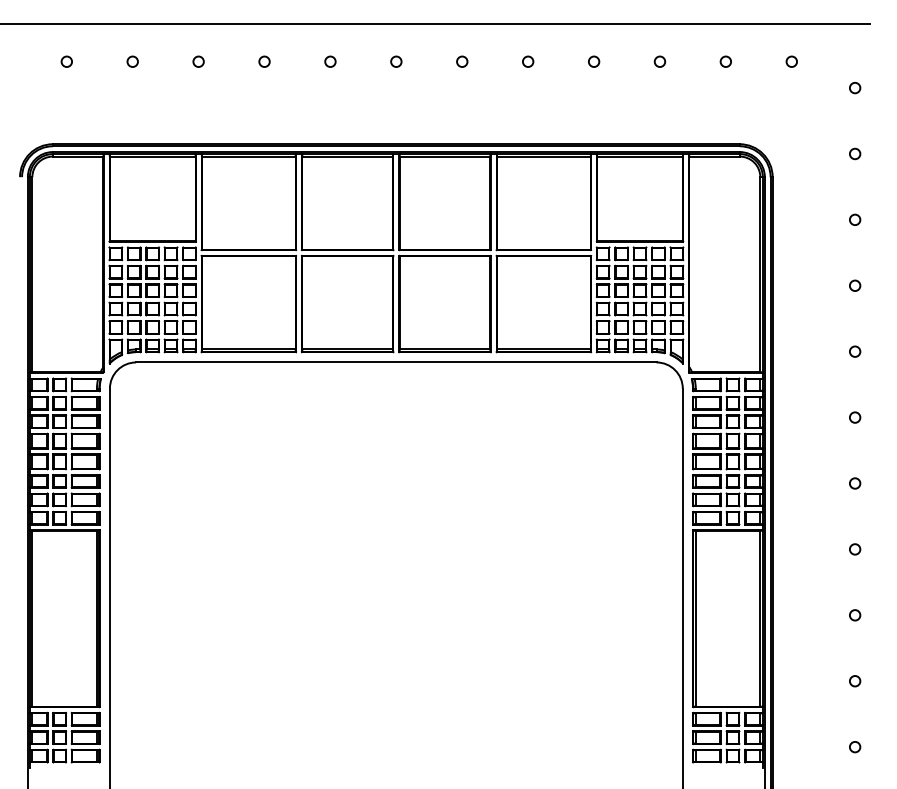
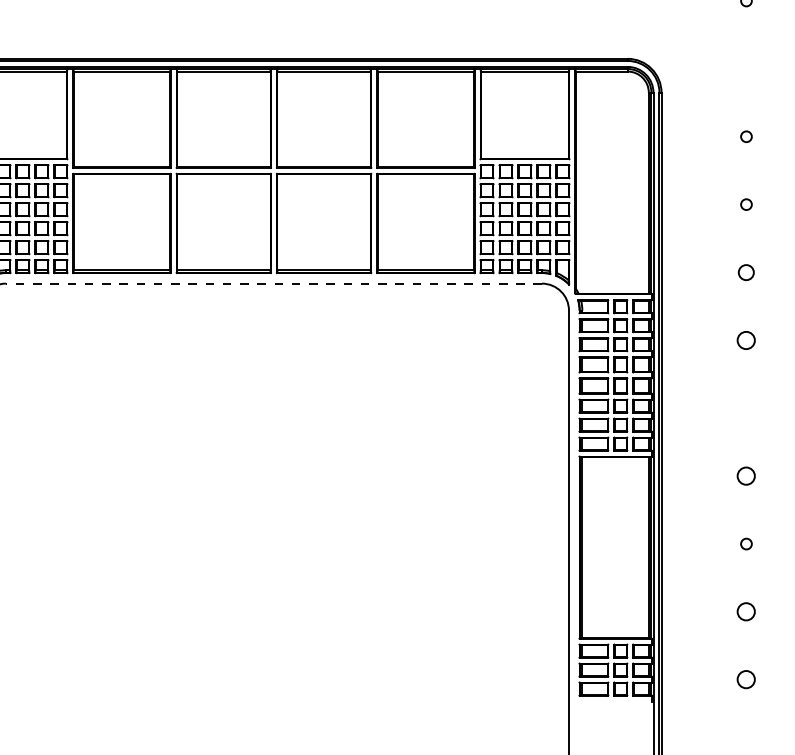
circle: (855, 153) -> (746, 68), removed
circle: (855, 351) -> (746, 272), size x1.4
line: (395, 362) -> (273, 283), solid -> dashed
circle: (855, 417) -> (746, 340), size x1.6
circle: (855, 483) -> (746, 408), removed
circle: (855, 549) -> (746, 476), size x1.6
circle: (855, 681) -> (746, 612), size x1.6
circle: (855, 747) -> (746, 680), size x1.6

